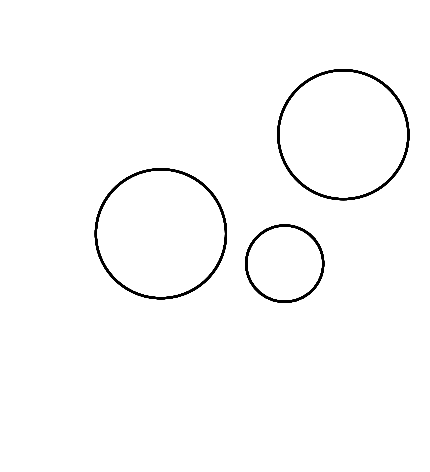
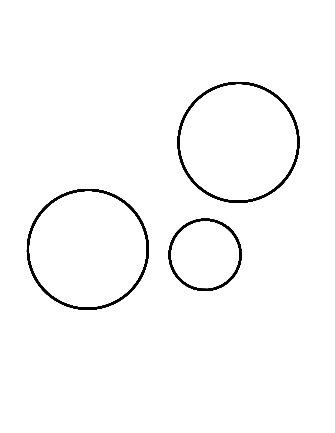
part: (343, 134) -> (238, 142), moved

